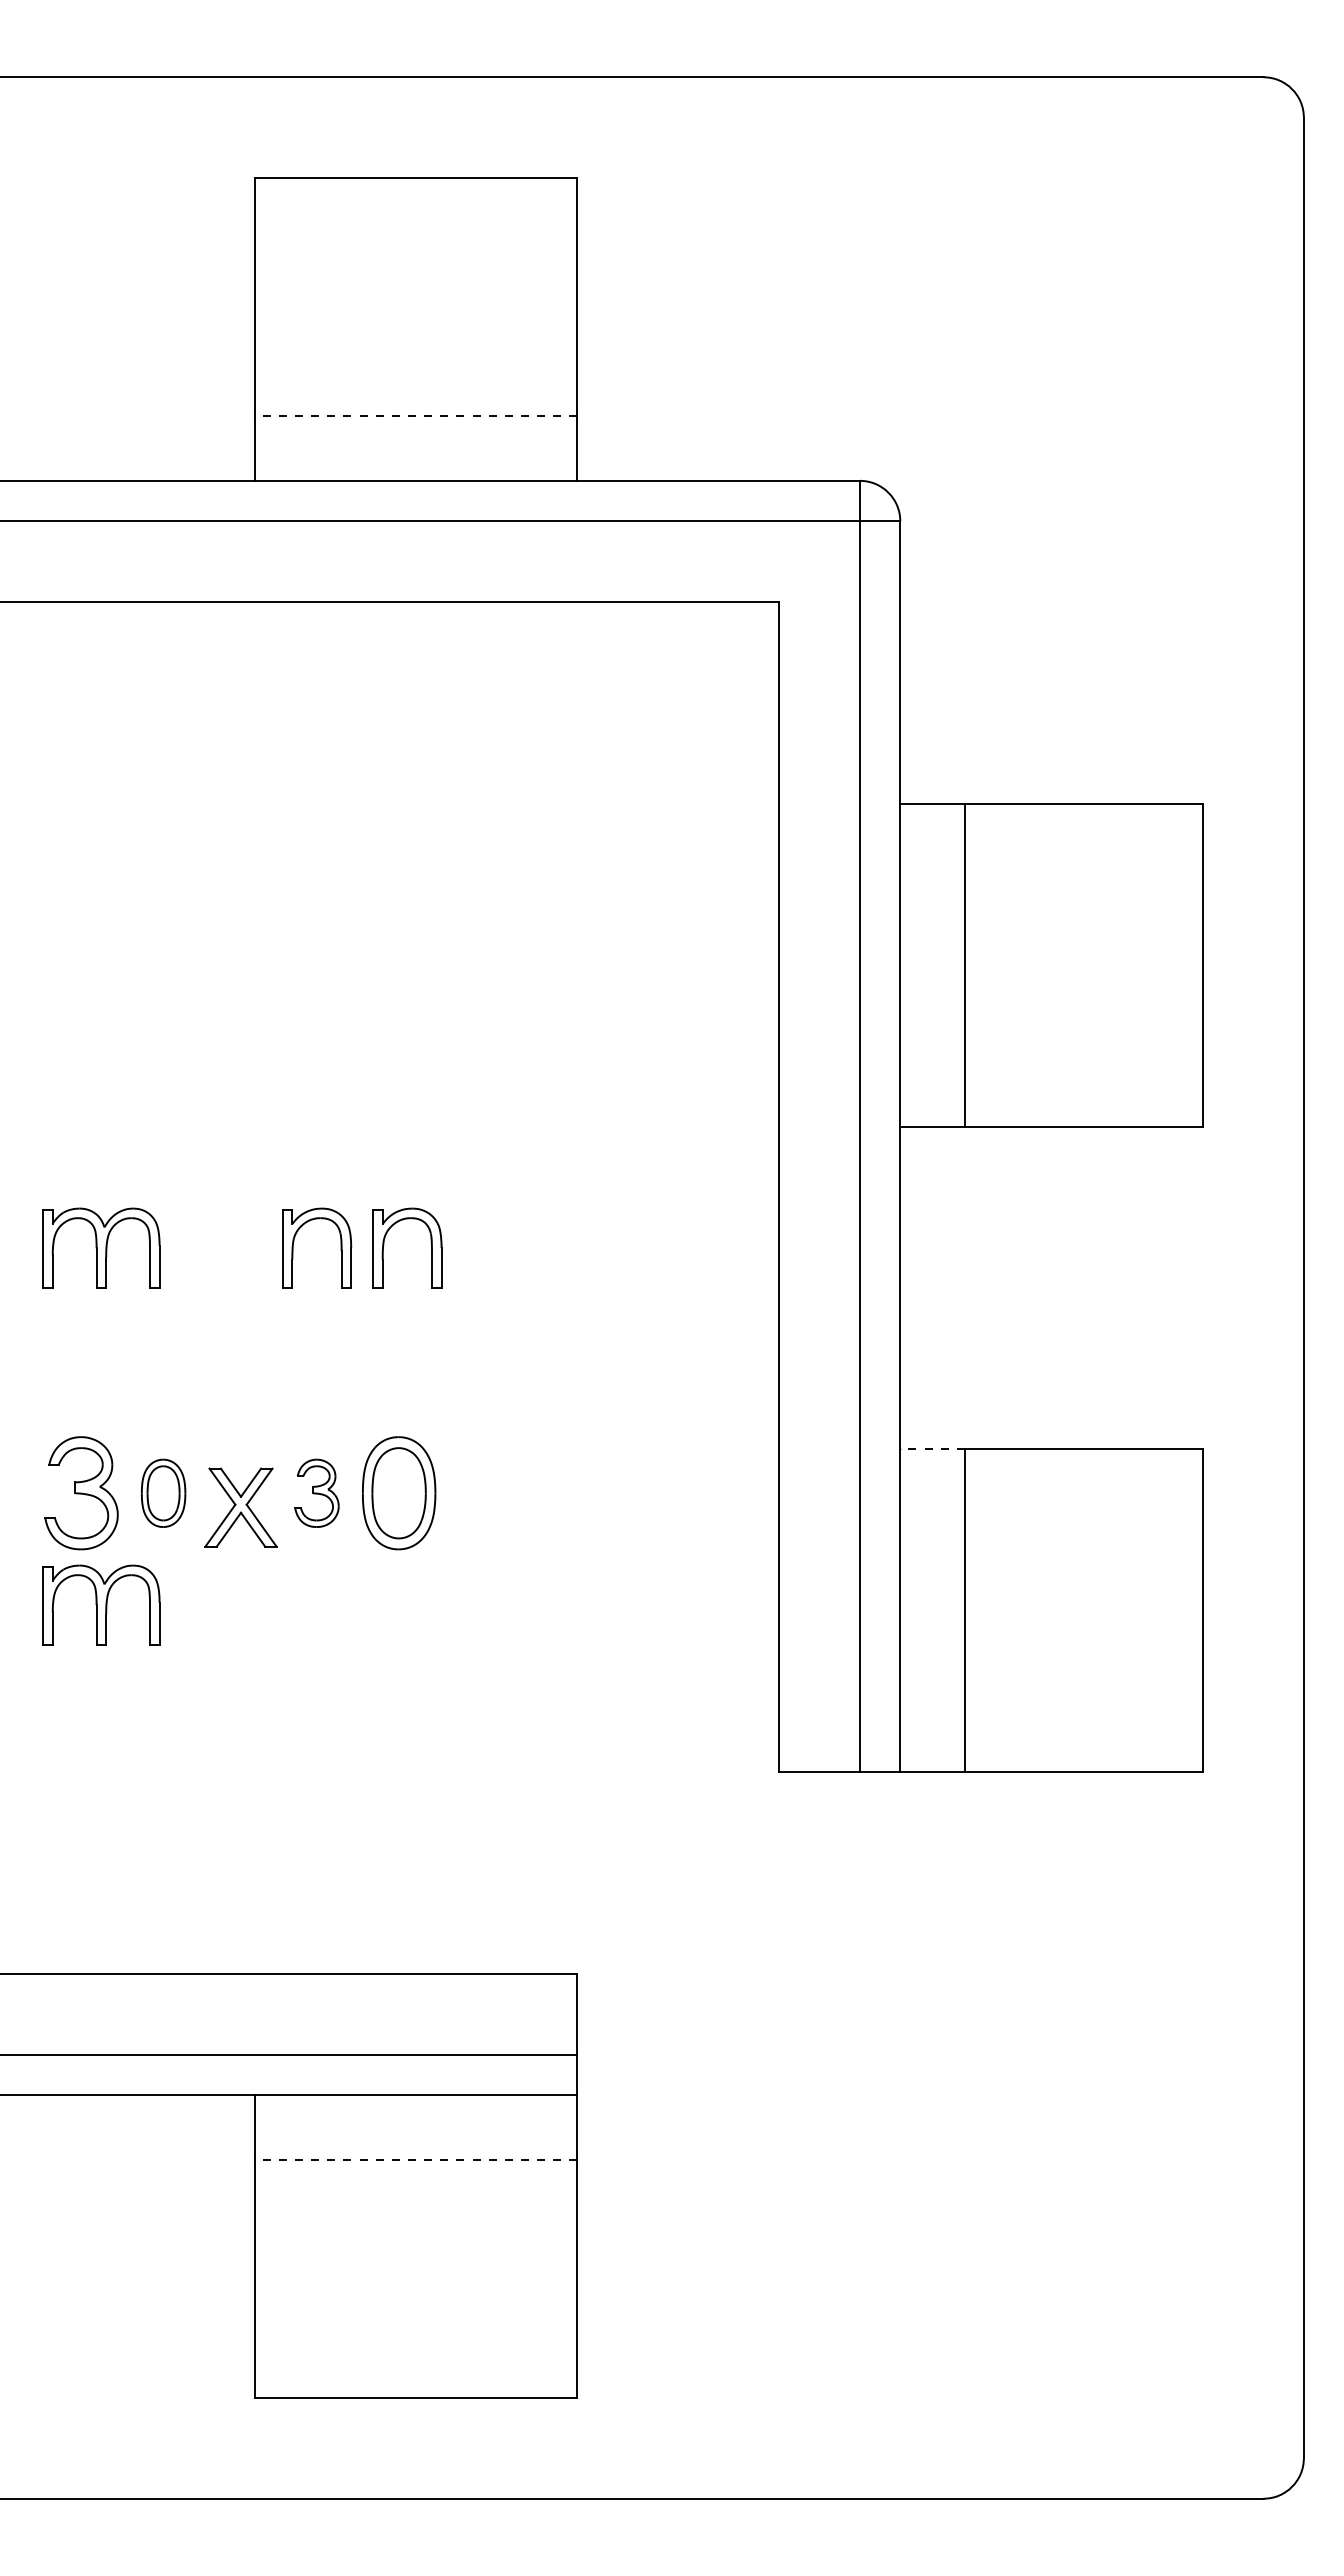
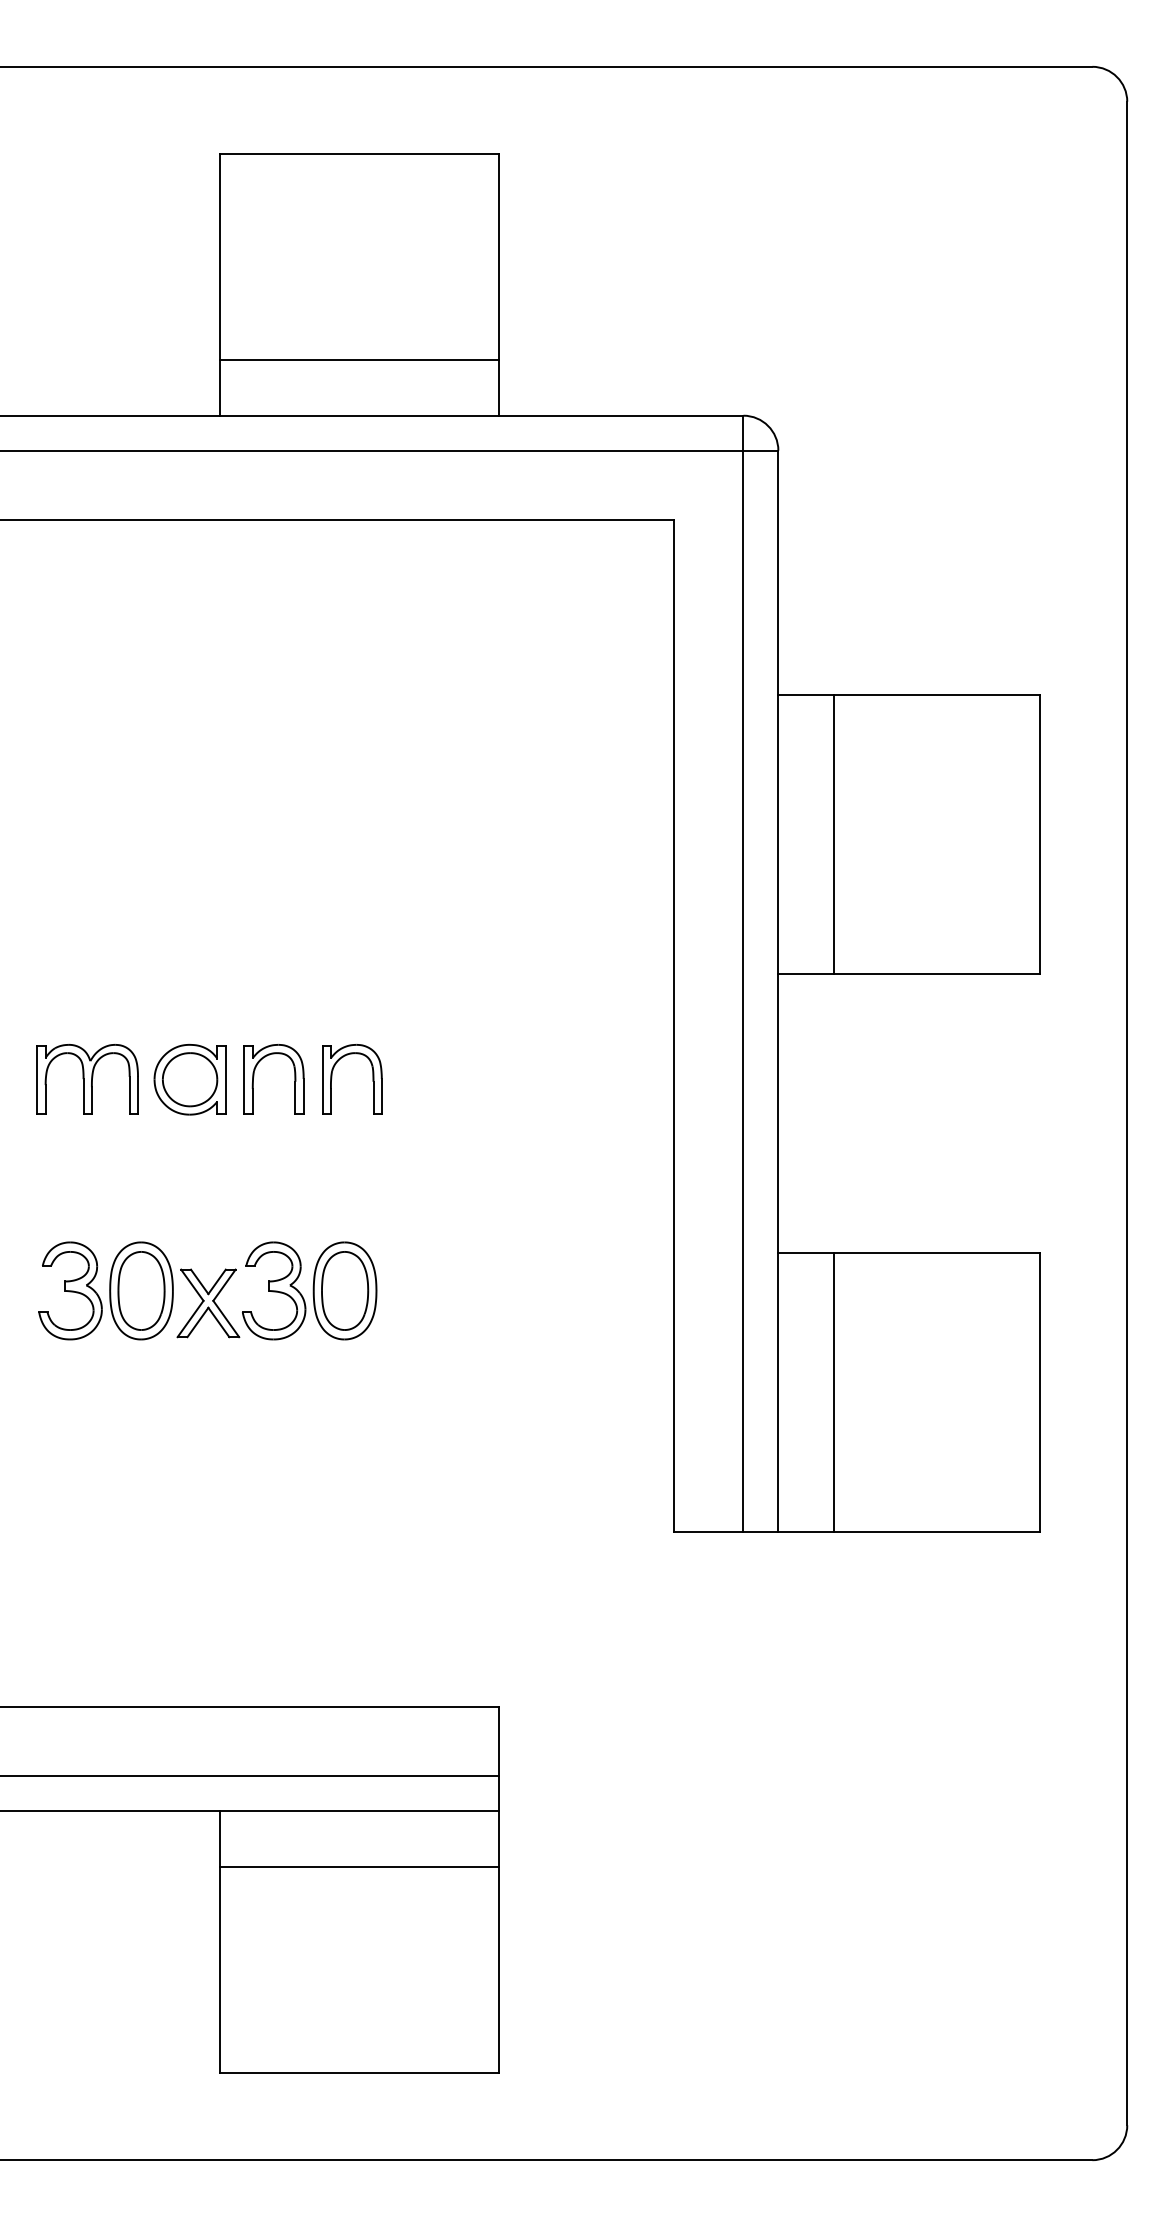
line: (415, 416) -> (359, 360), dashed -> solid
part: (219, 1248) -> (189, 1079), added
line: (932, 1449) -> (806, 1253), dashed -> solid
part: (163, 1493) -> (141, 1291), size x1.67
part: (316, 1493) -> (273, 1291), size x1.67
part: (101, 1604) -> (87, 1387), removed
line: (415, 2159) -> (359, 1866), dashed -> solid

